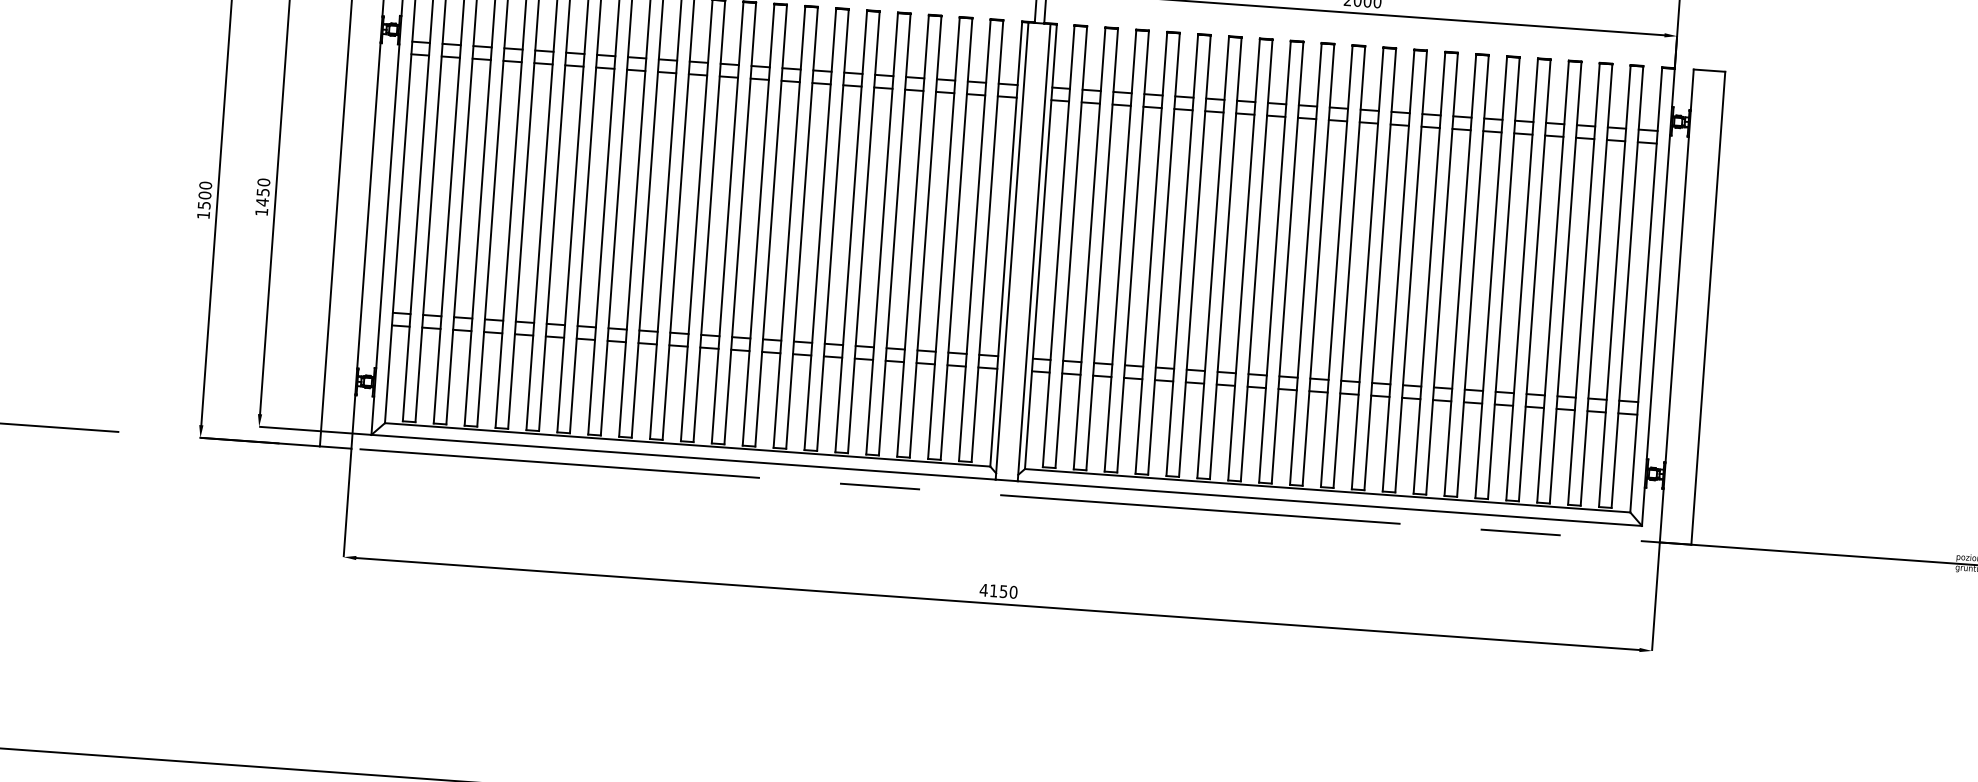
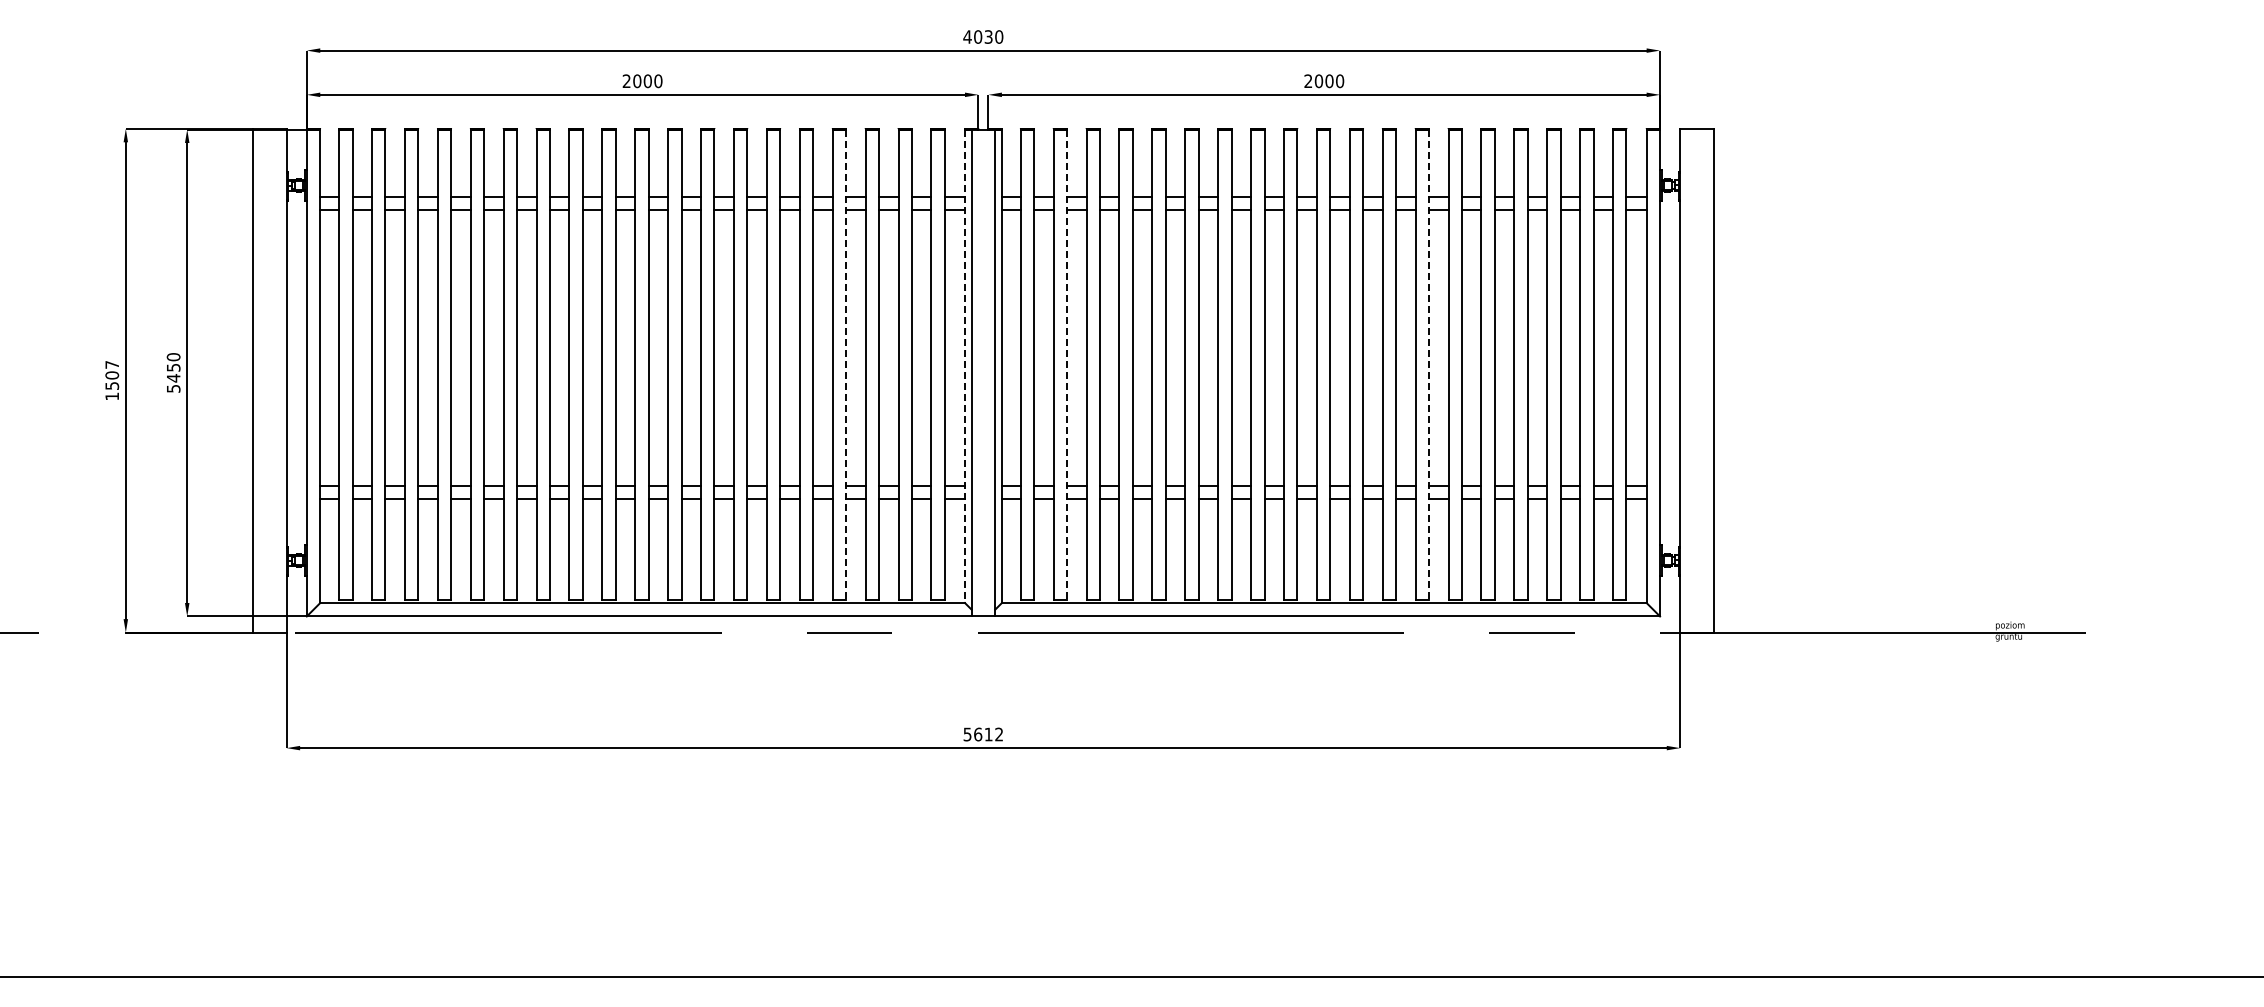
text: (205, 185) -> (112, 364), 1500 -> 1507
text: (261, 211) -> (173, 388), 1450 -> 5450
line: (895, 235) -> (846, 365), solid -> dashed
line: (1005, 244) -> (964, 366), solid -> dashed
line: (1102, 250) -> (1067, 365), solid -> dashed
line: (1442, 274) -> (1429, 365), solid -> dashed
text: (998, 591) -> (983, 734), 4150 -> 5612

